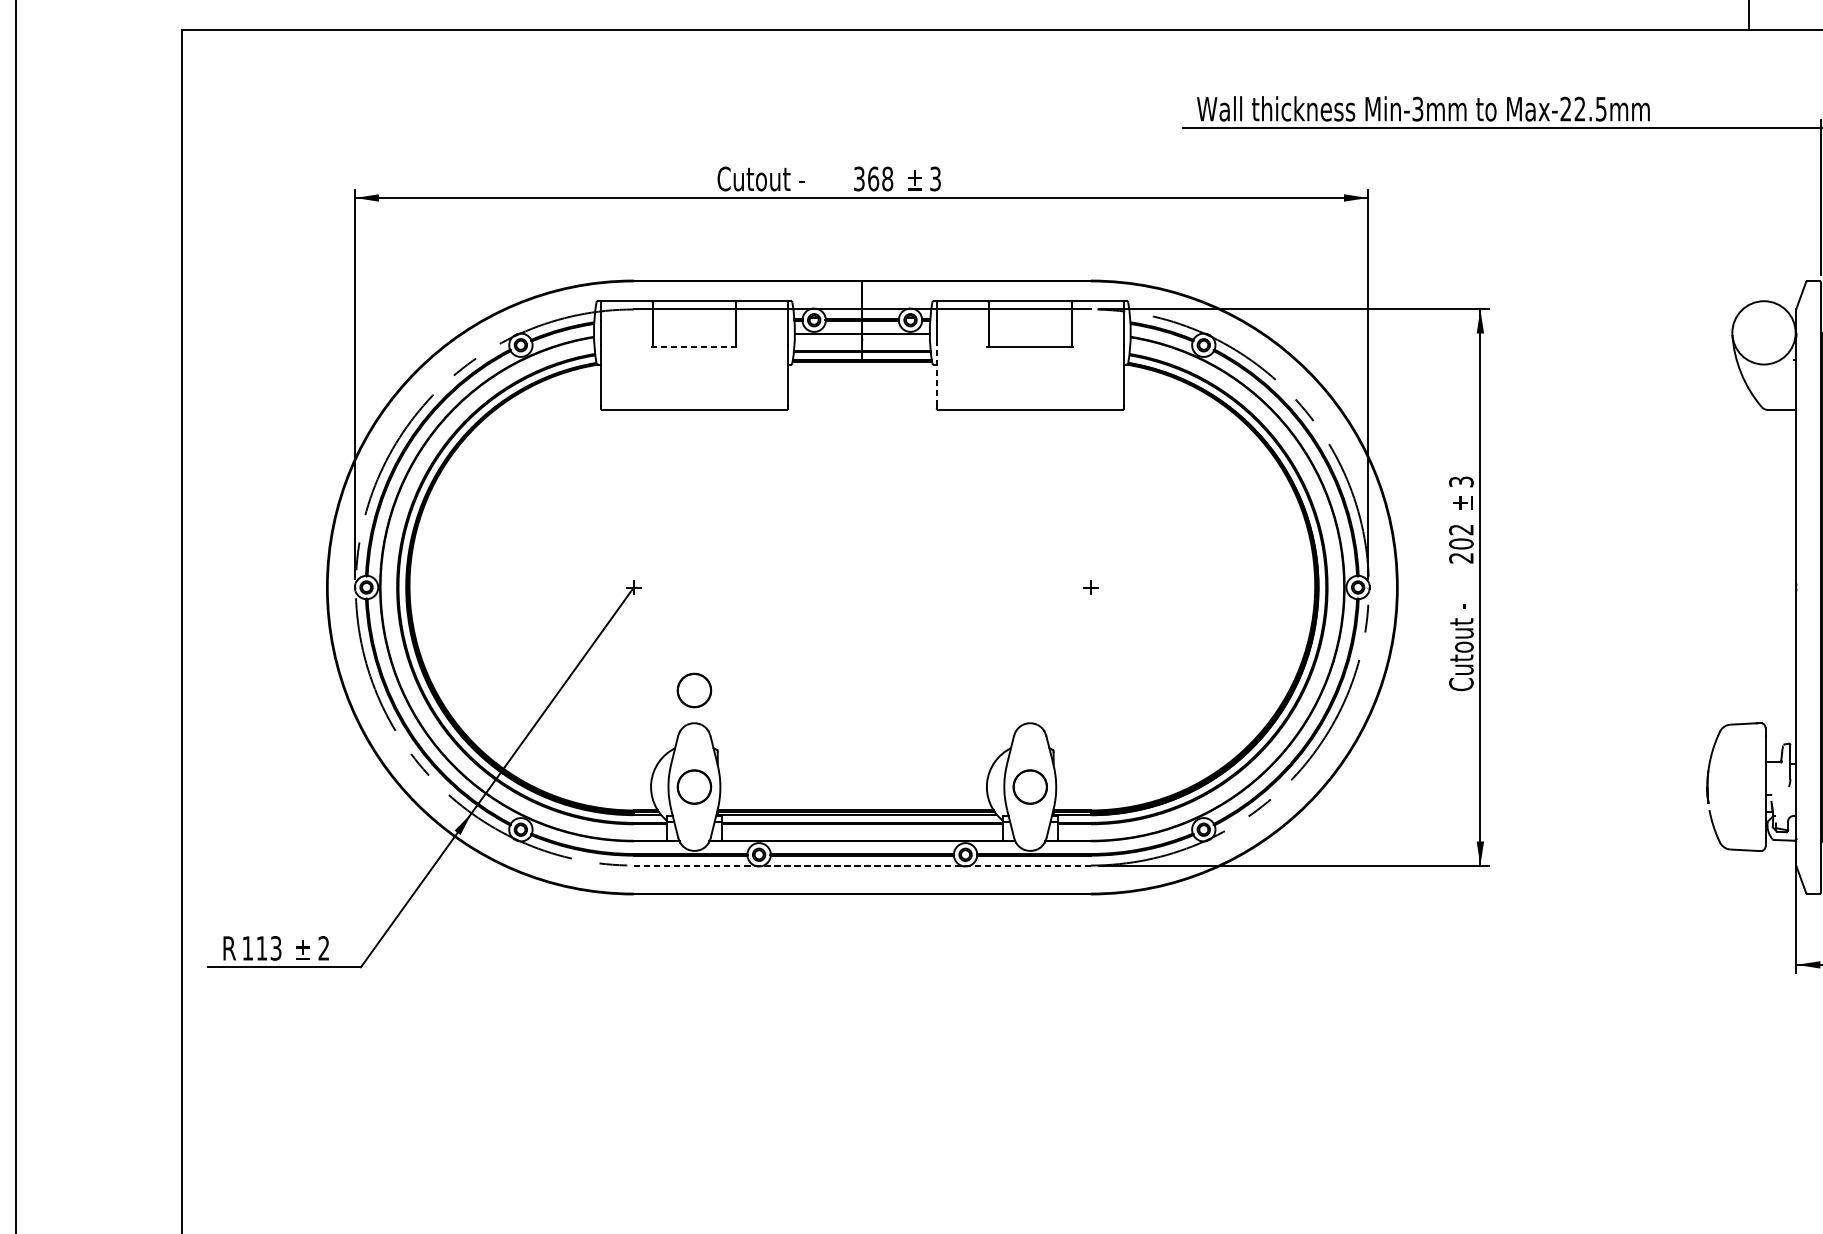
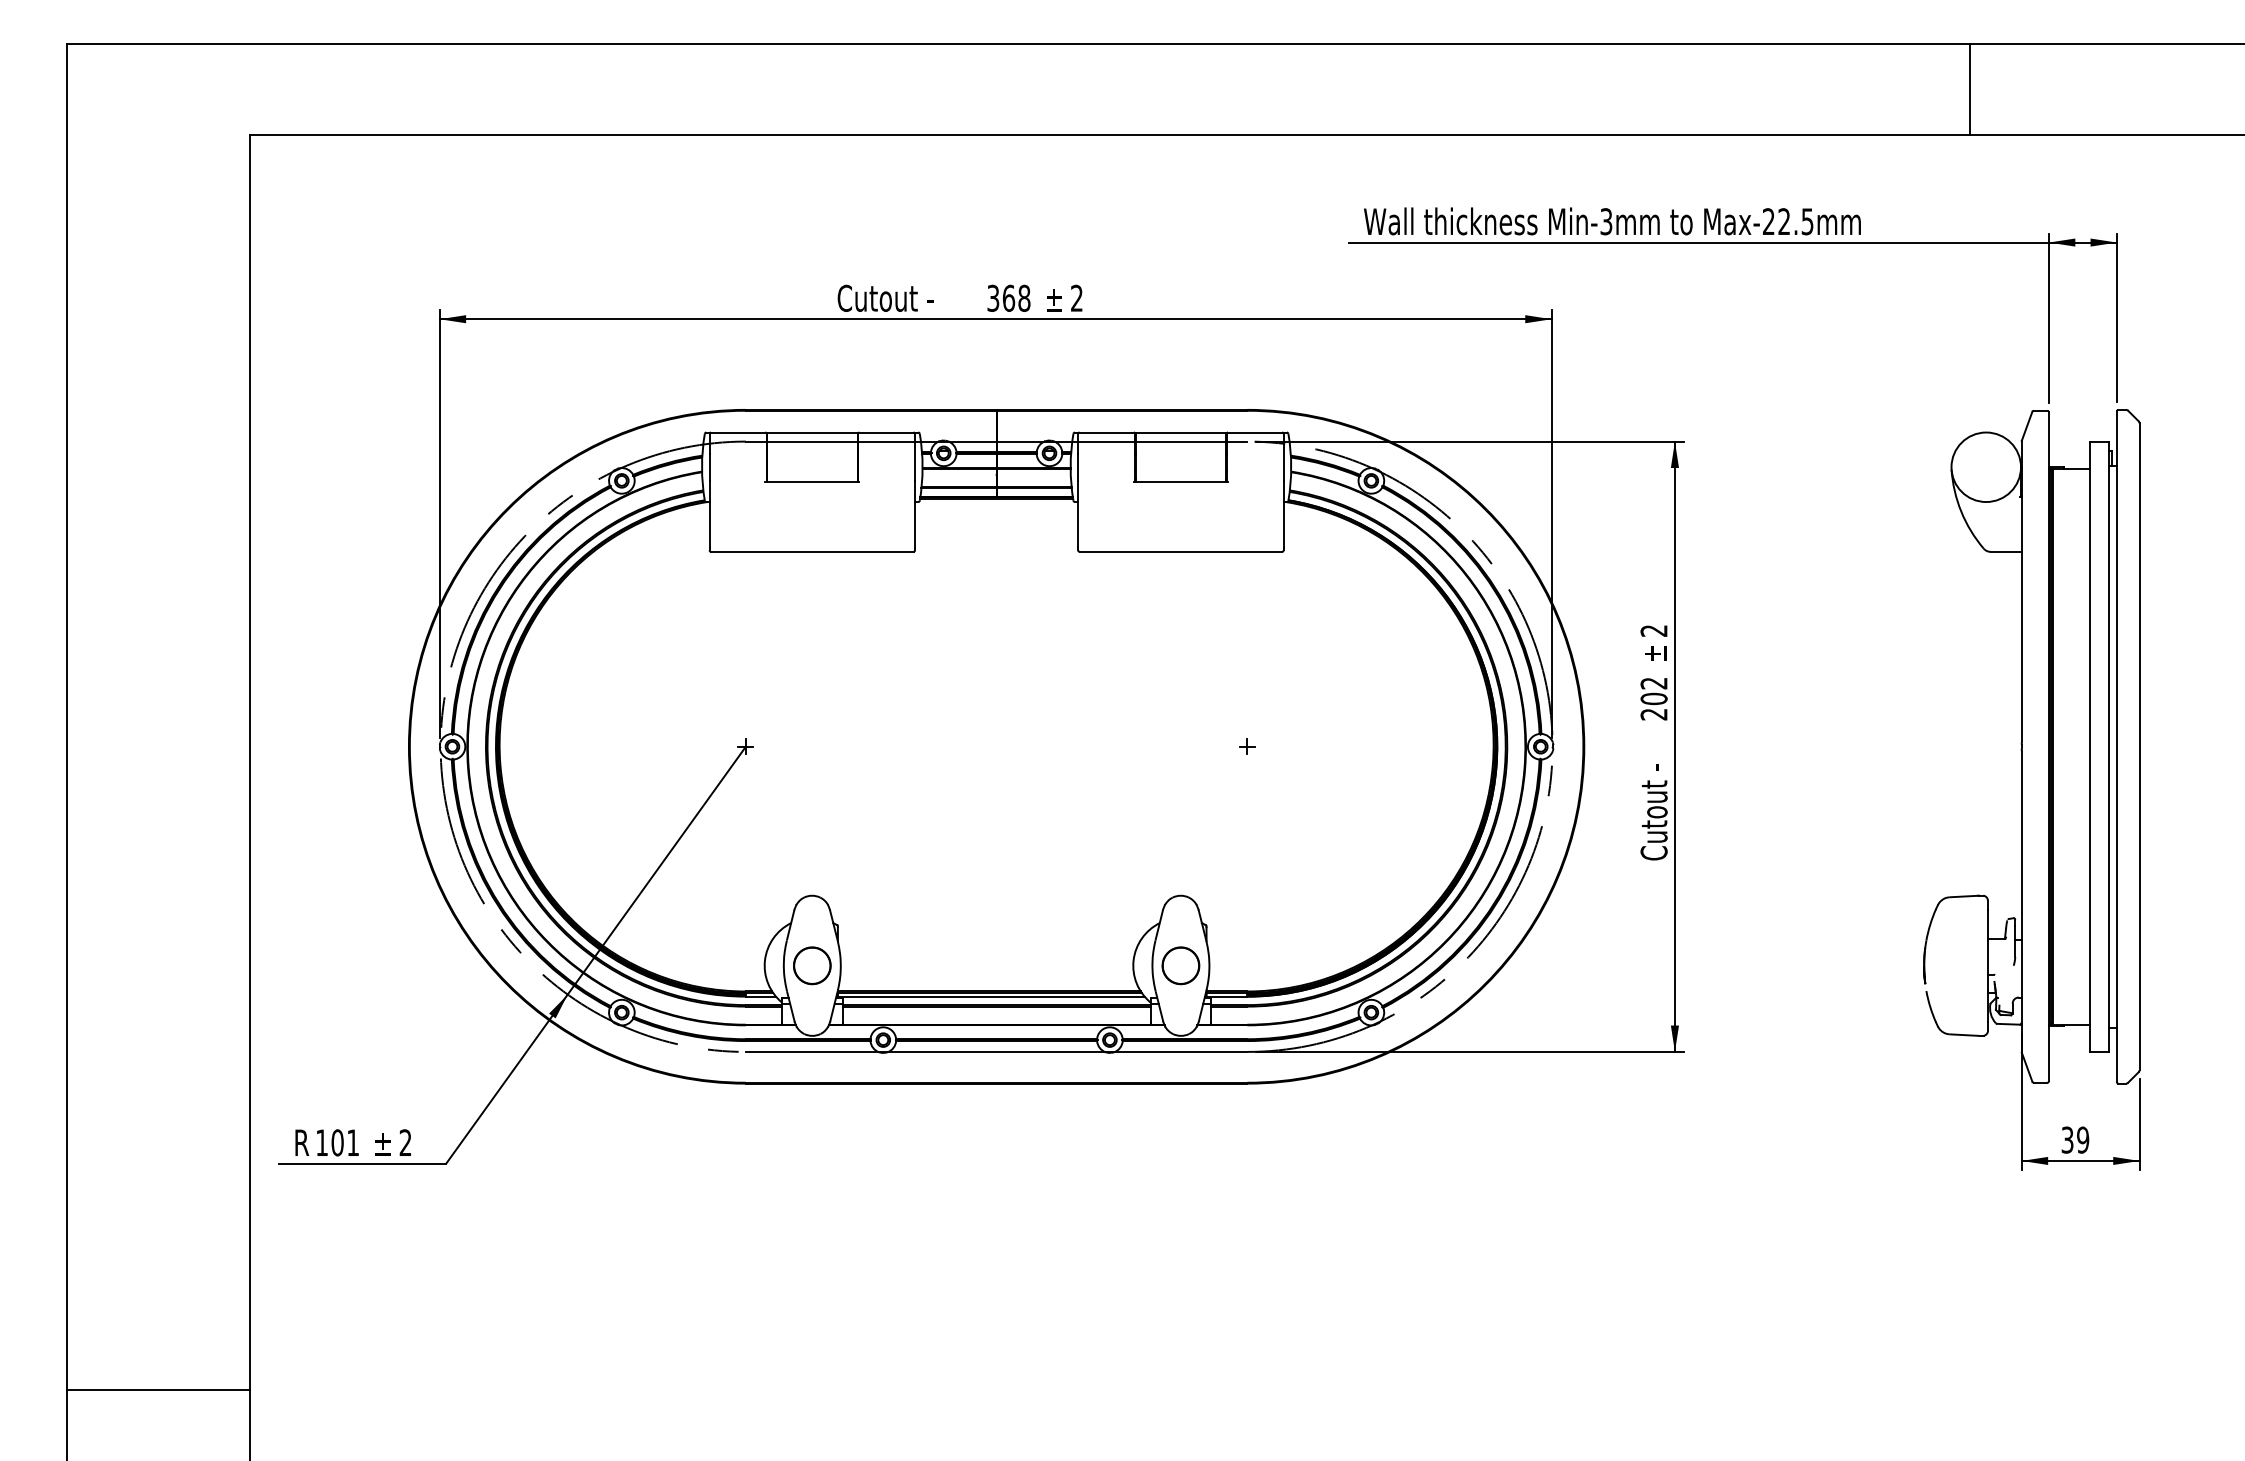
text: (935, 179) -> (1076, 298), 3 -> 2
line: (693, 346) -> (811, 482), dashed -> solid
line: (936, 374) -> (1078, 513), dashed -> solid
text: (1461, 481) -> (1654, 630), 3 -> 2
part: (694, 690) -> (812, 859), removed
line: (862, 865) -> (996, 1051), dashed -> solid
text: (268, 948) -> (344, 1142), 113 -> 101
line: (98, 1174) -> (158, 1390), added

